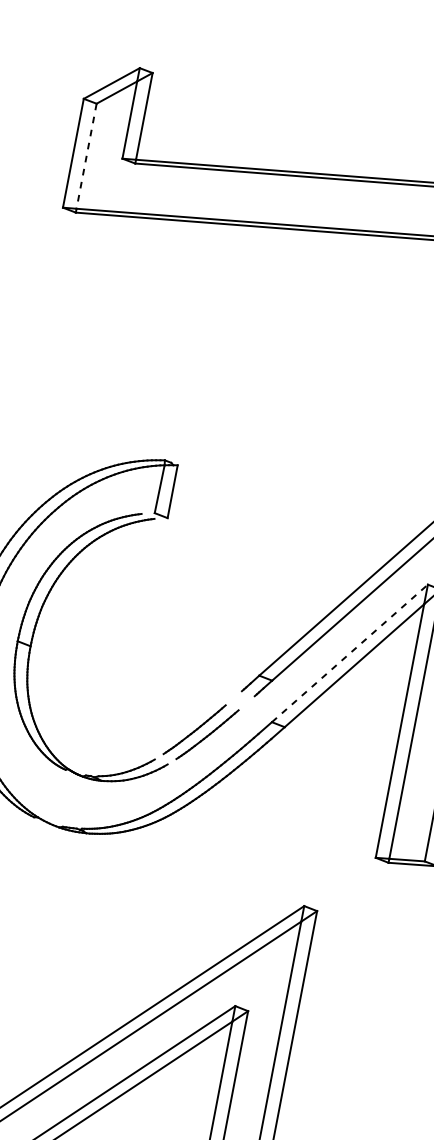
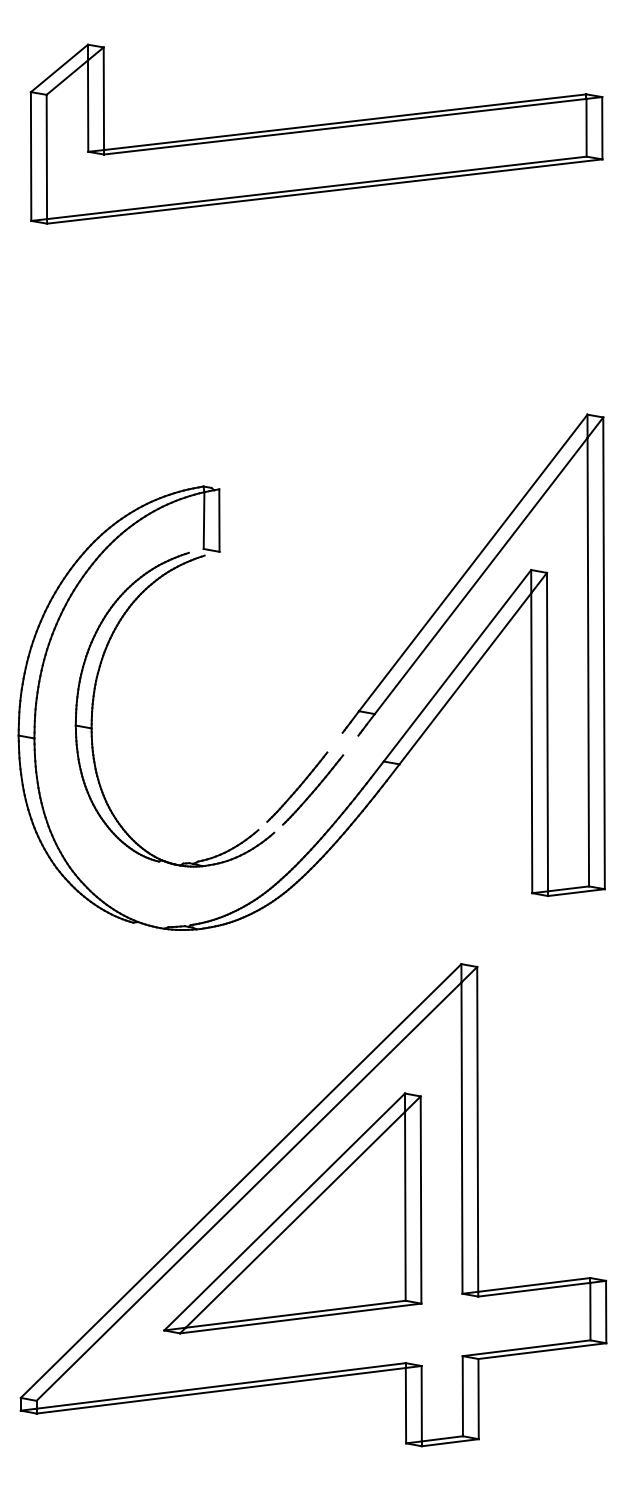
line: (86, 156) -> (46, 157), dashed -> solid
line: (349, 653) -> (457, 665), dashed -> solid

